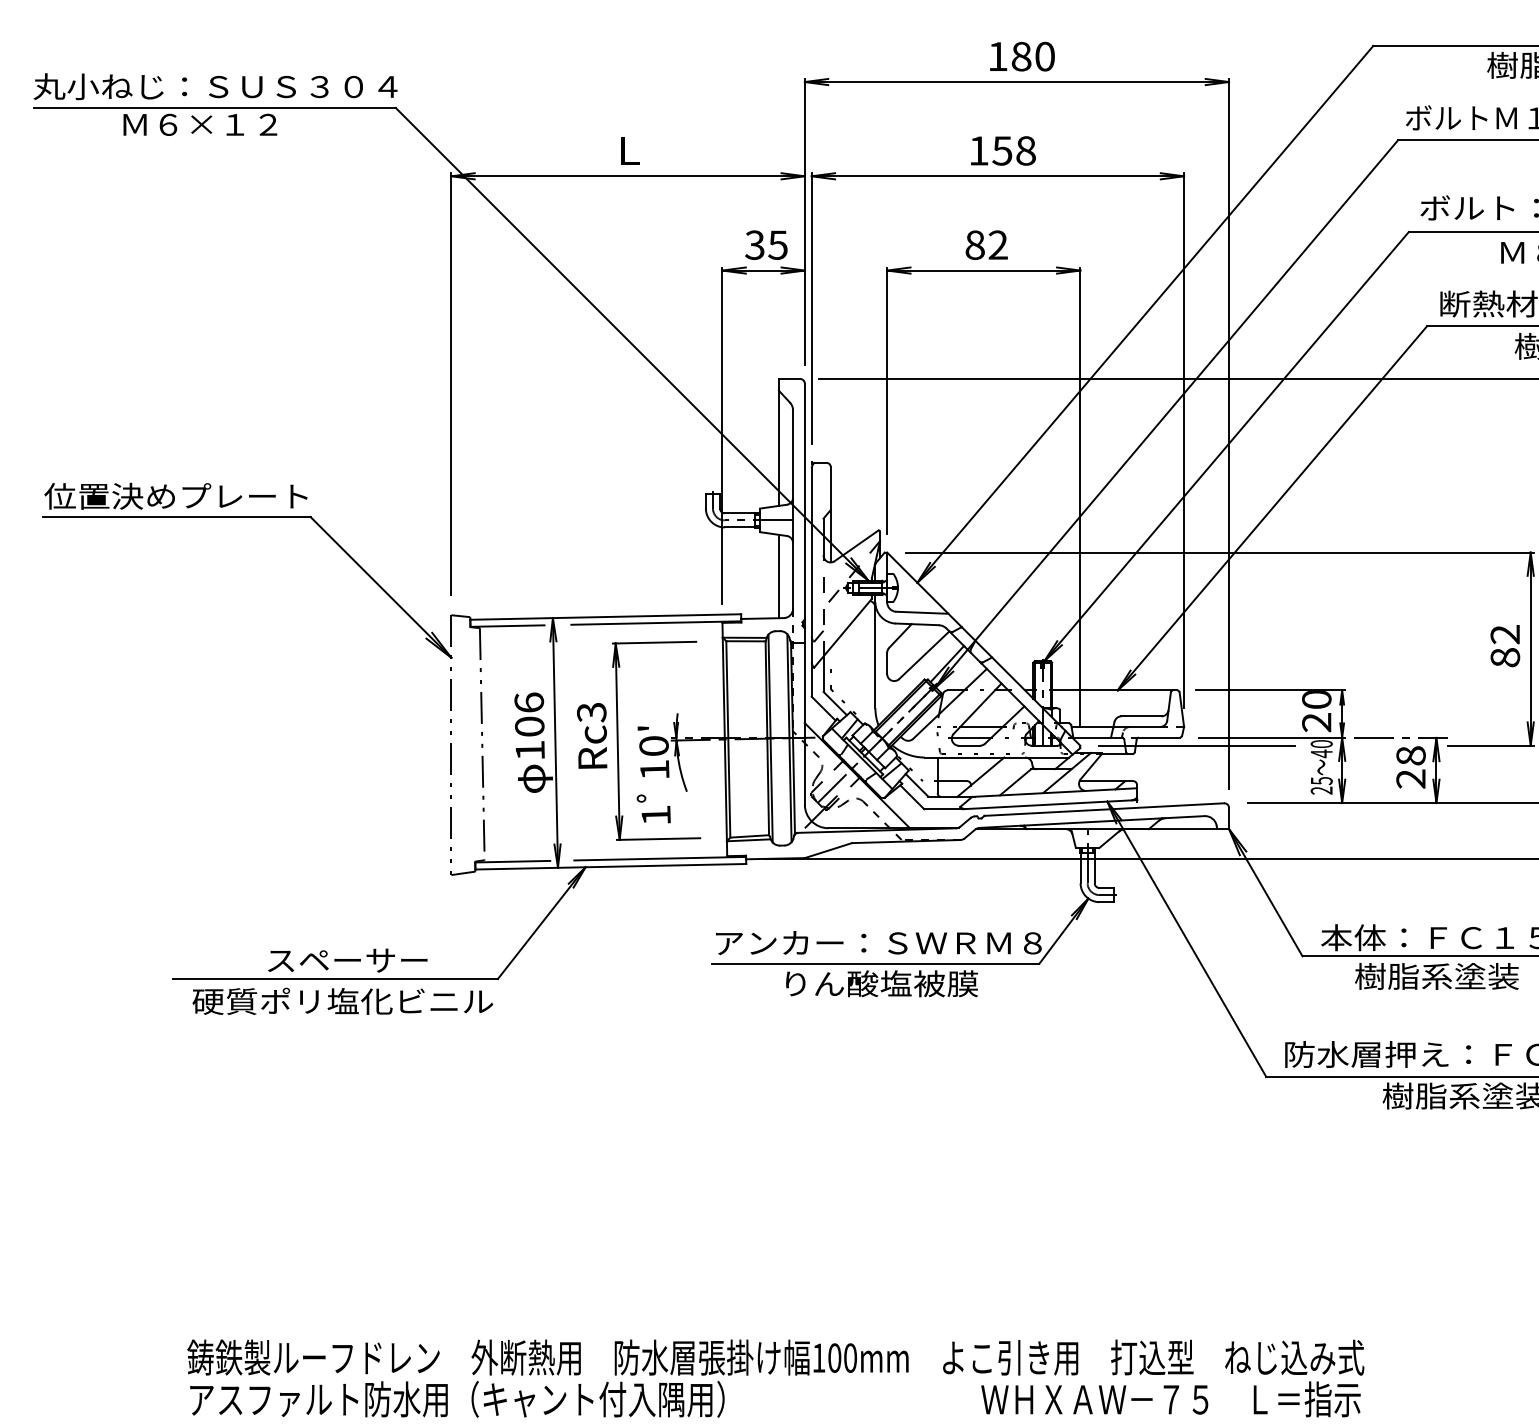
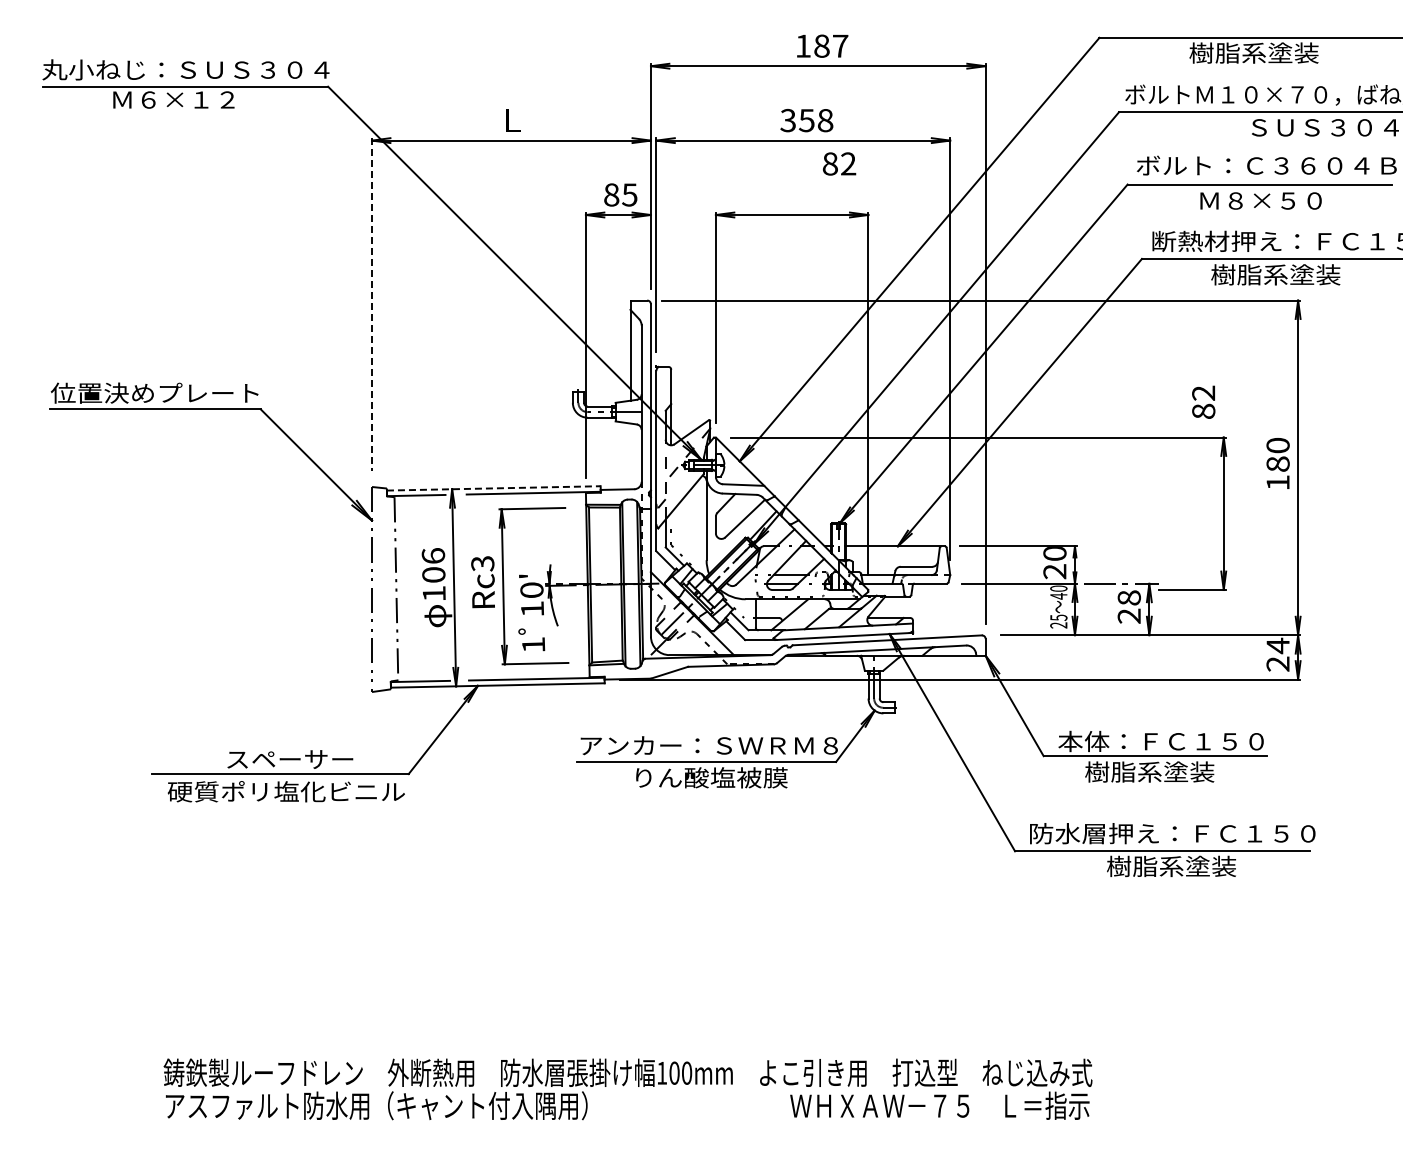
text: (1045, 55) -> (840, 45), 180 -> 187
text: (977, 150) -> (787, 120), 158 -> 358
text: (754, 244) -> (611, 194), 35 -> 85
text: (986, 244) -> (839, 163), moved
line: (452, 385) -> (372, 305), solid -> dashed
line: (778, 576) -> (630, 456), removed
line: (605, 617) -> (493, 488), solid -> dashed
text: (1505, 645) -> (1203, 401), moved
line: (1197, 746) -> (960, 590), removed

